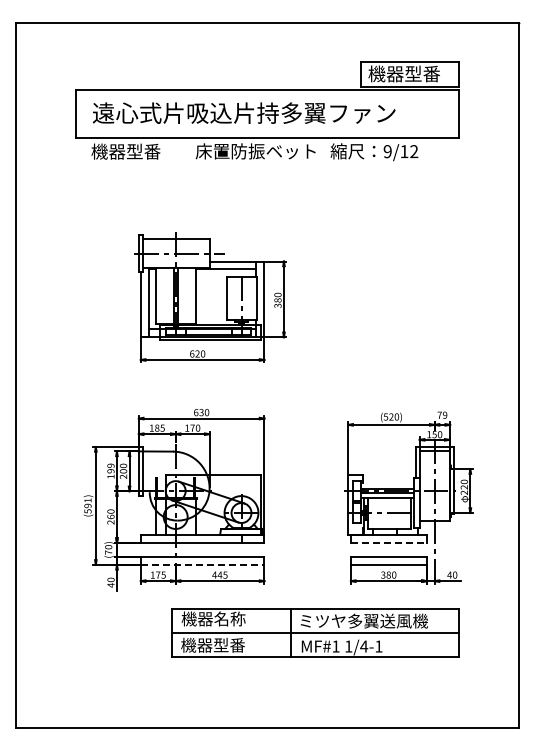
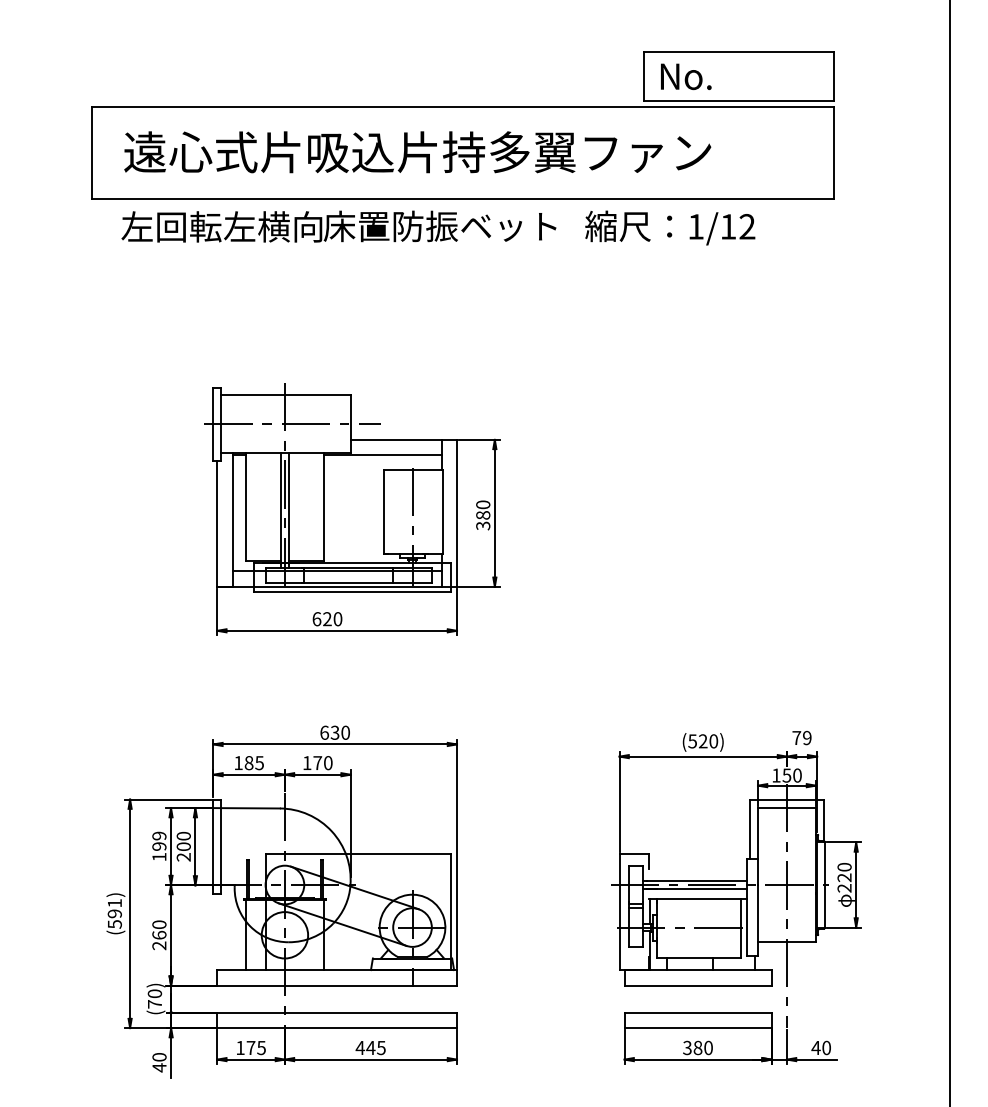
text: (403, 73) -> (726, 75), 機器型番 -> No.
text: (142, 151) -> (220, 226), 機器型番 -> 左回転左横向
text: (387, 151) -> (695, 226), 9/12 -> 1/12
line: (388, 542) -> (697, 984), dashed -> solid
line: (202, 564) -> (336, 1027), dashed -> solid

